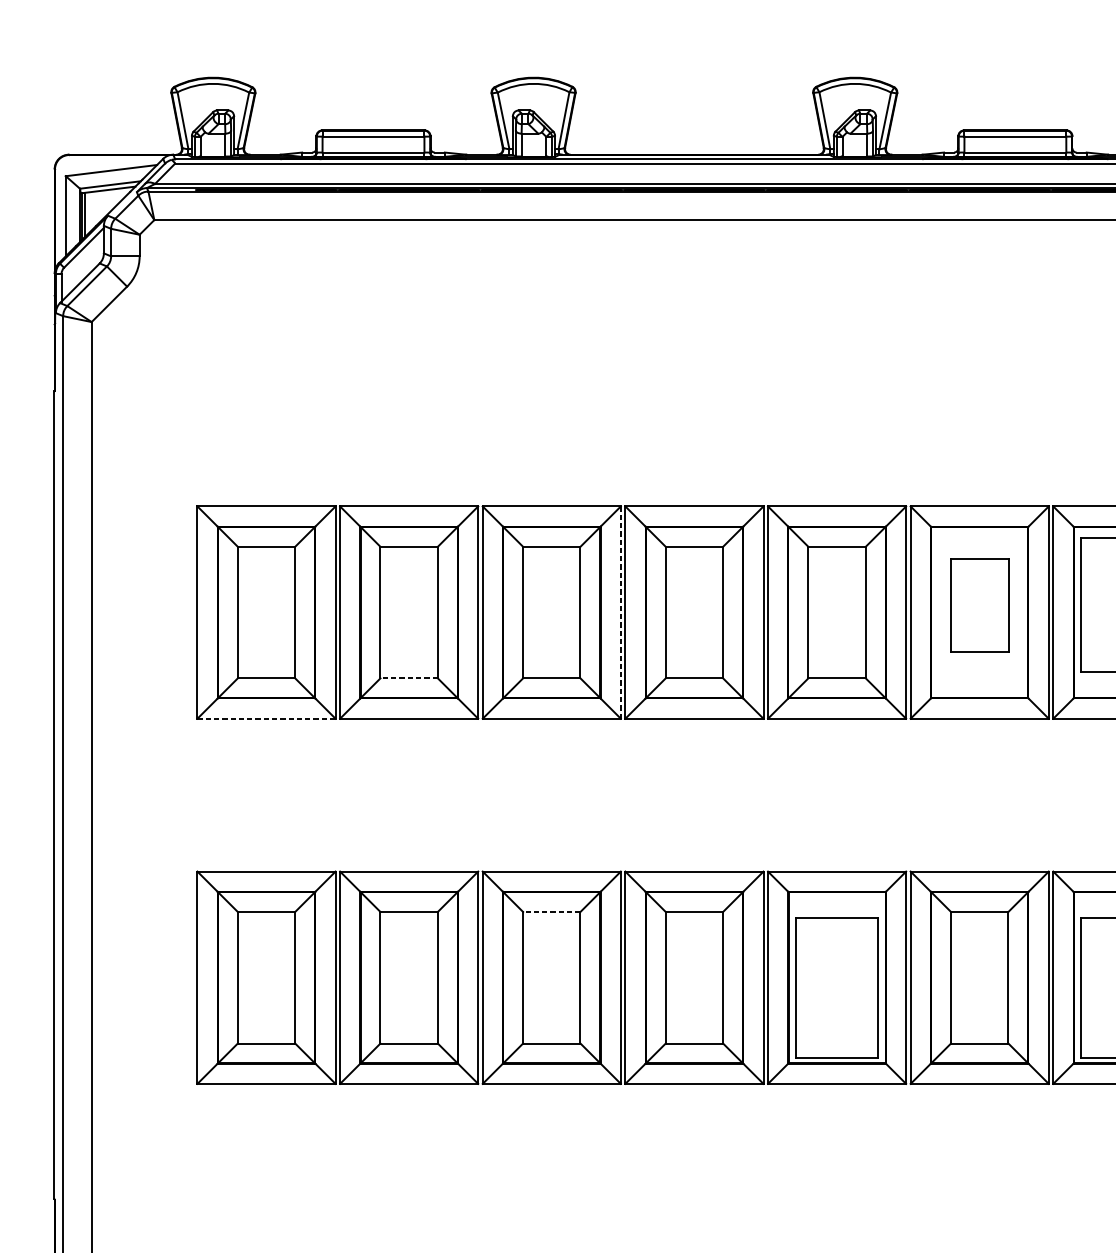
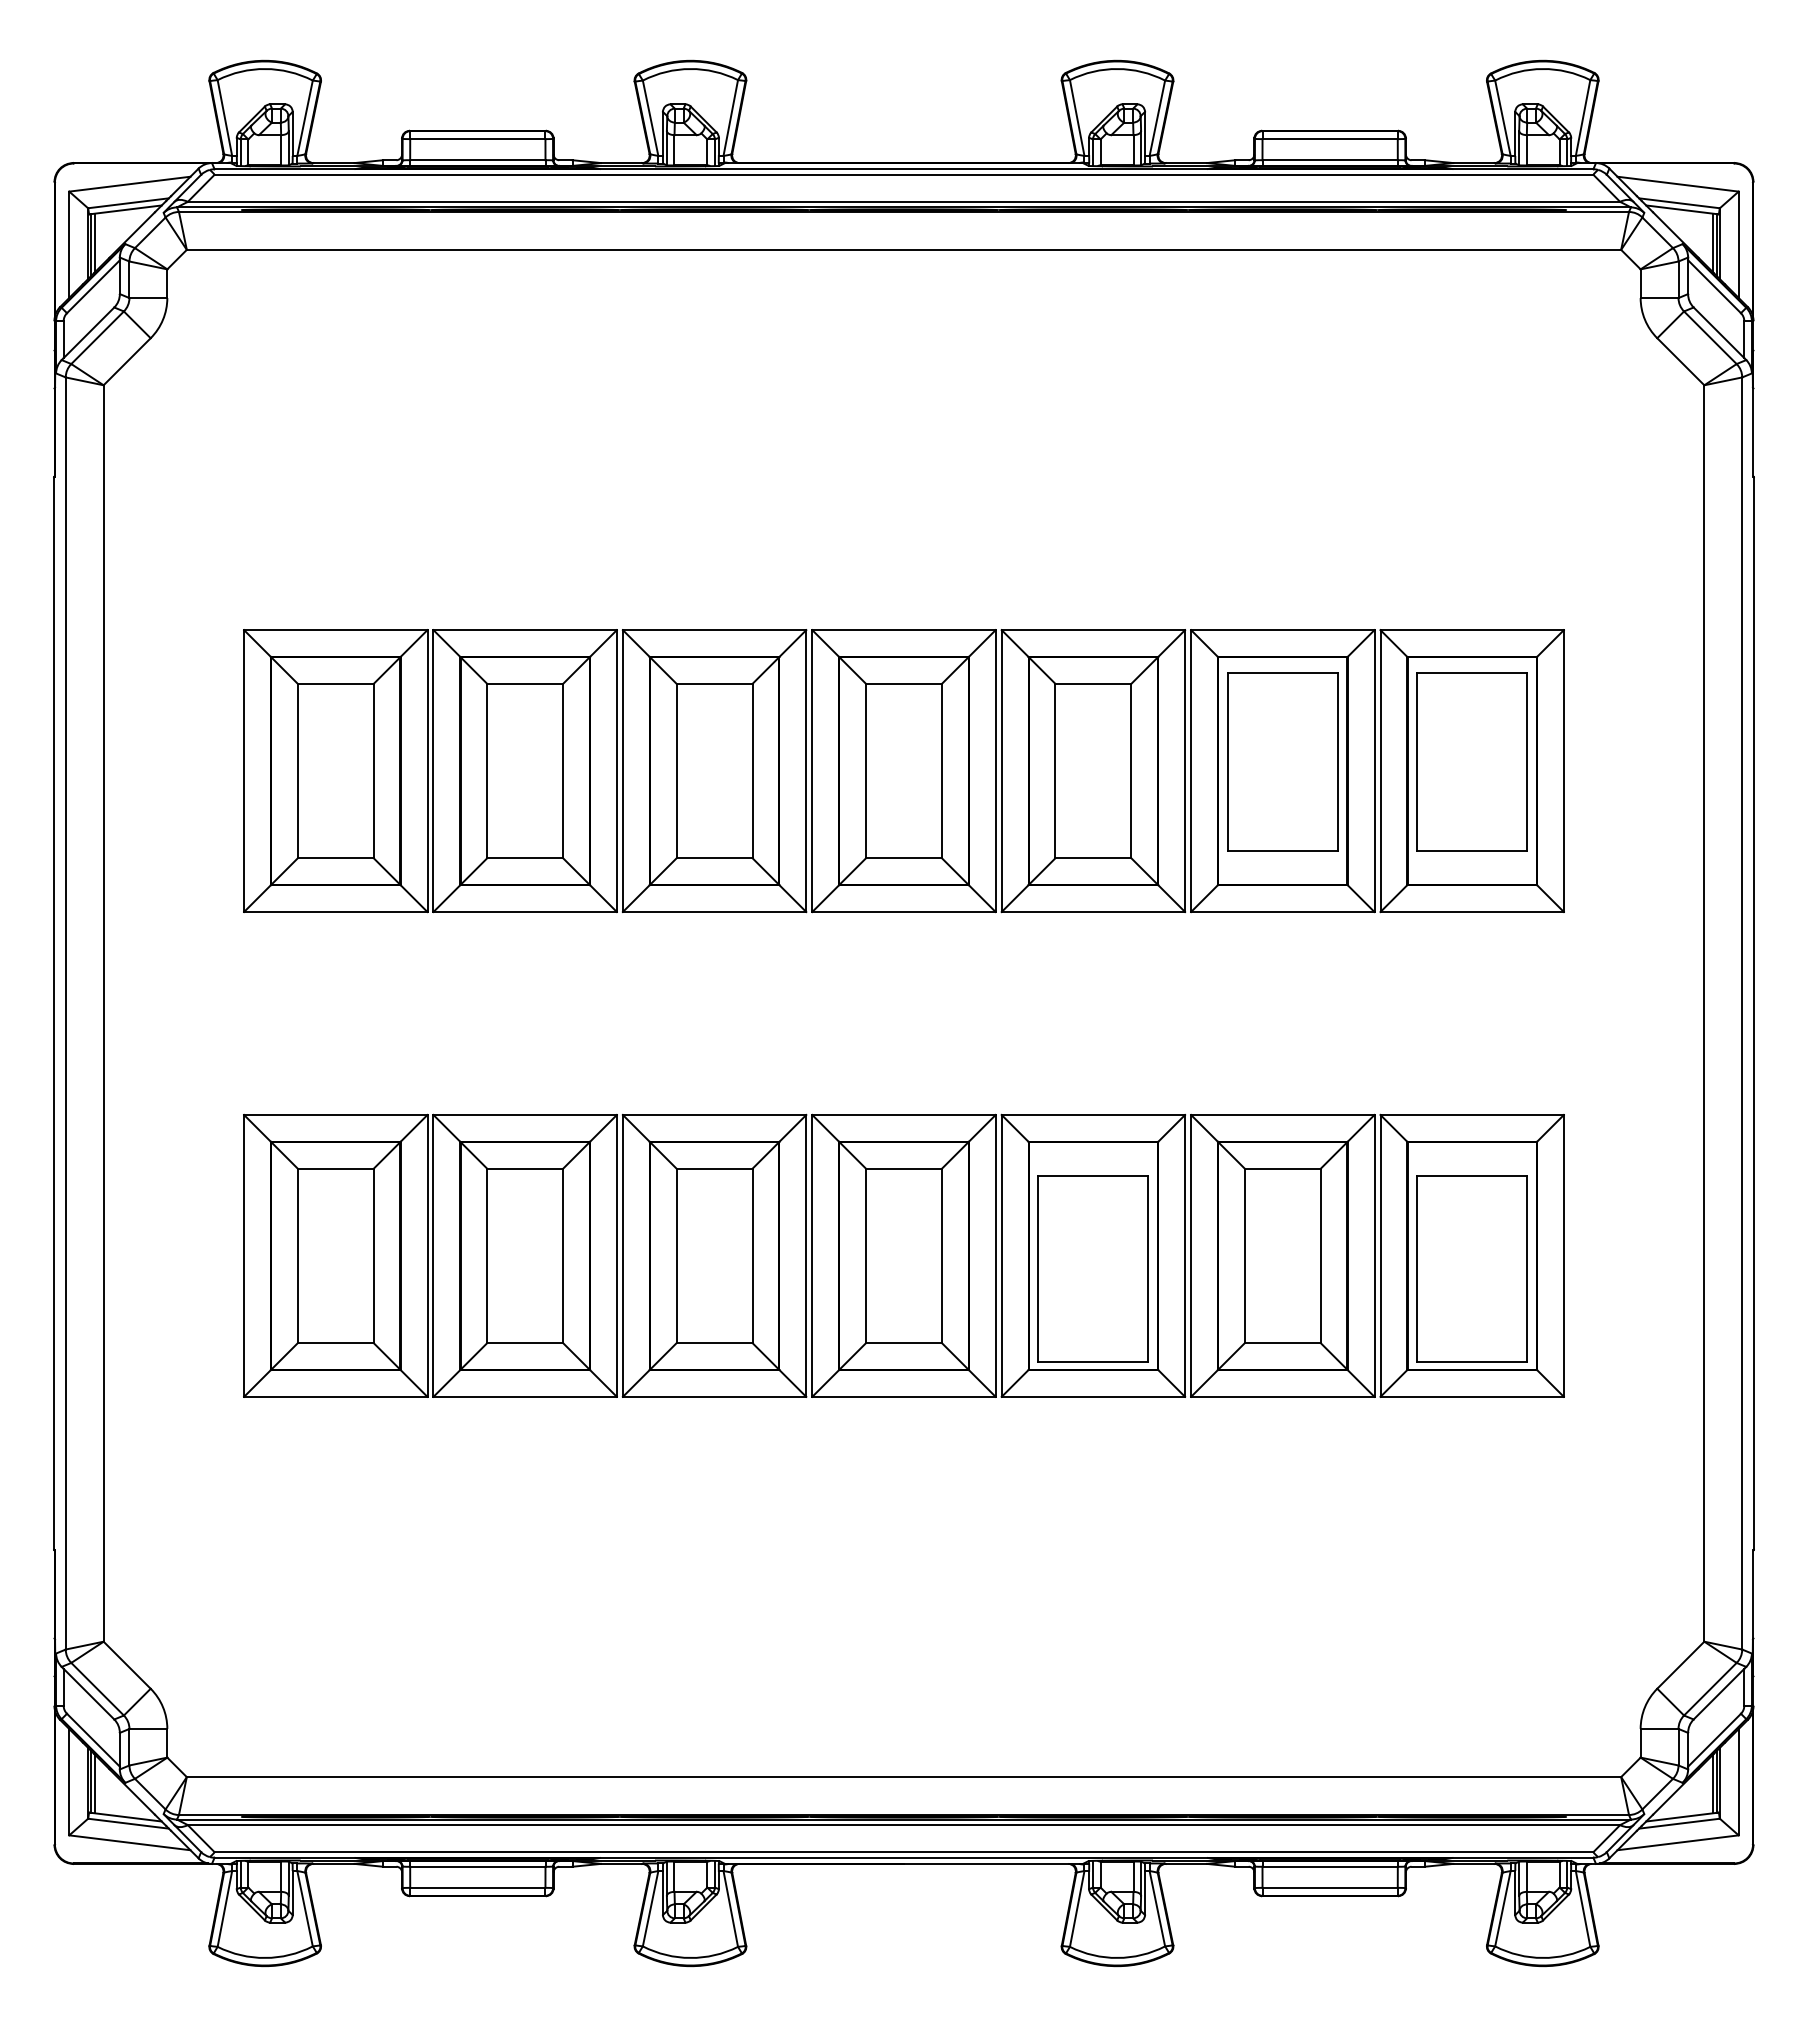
part: (979, 605) -> (1282, 761), size x1.43
line: (621, 612) -> (806, 771), dashed -> solid
line: (408, 678) -> (524, 858), dashed -> solid
line: (266, 719) -> (335, 912), dashed -> solid
line: (551, 911) -> (714, 1168), dashed -> solid

